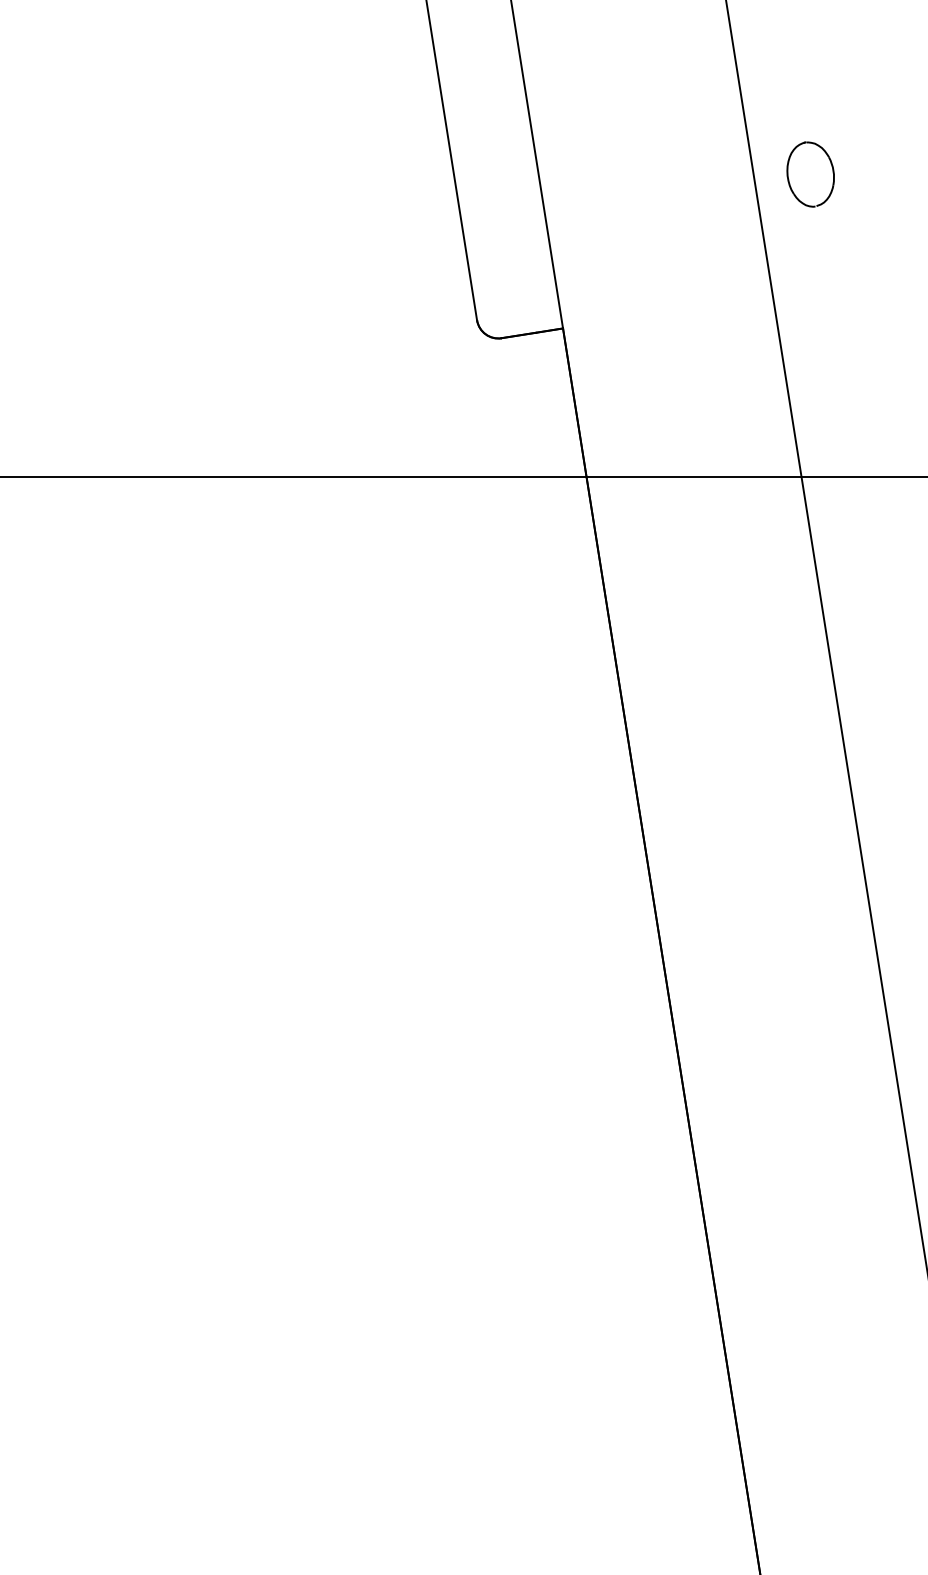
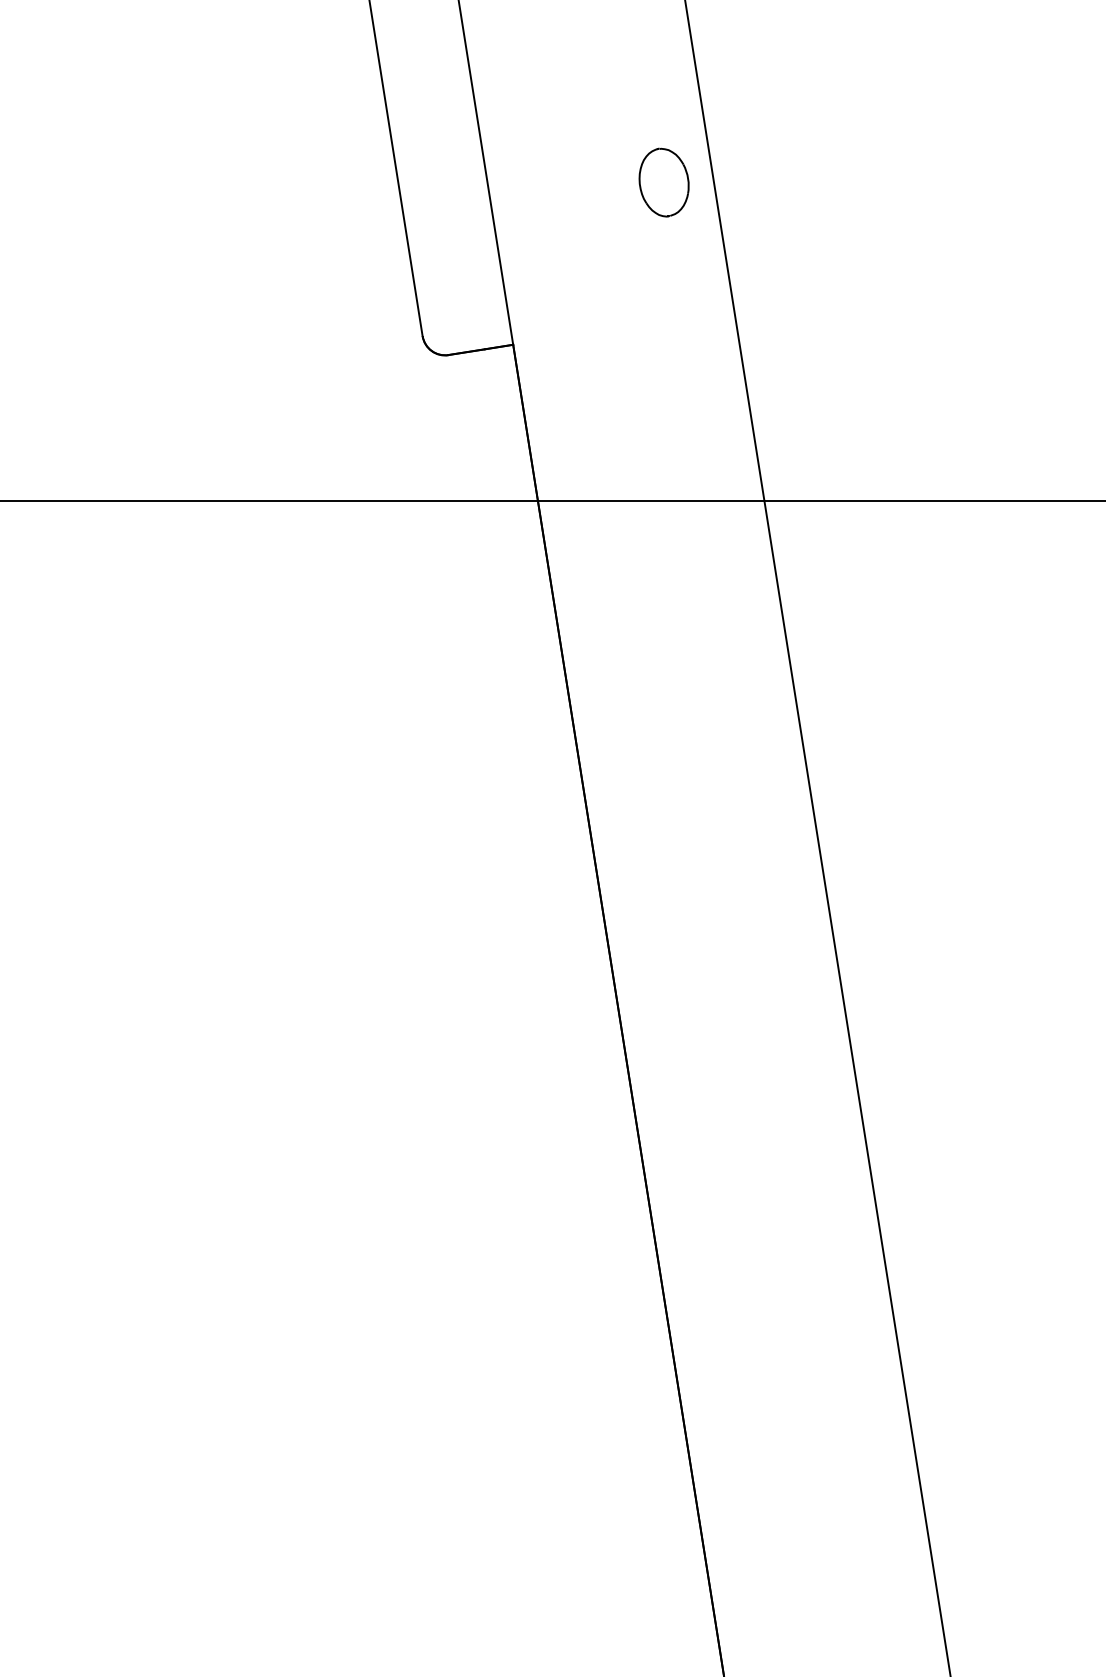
part: (810, 174) -> (663, 182), moved

